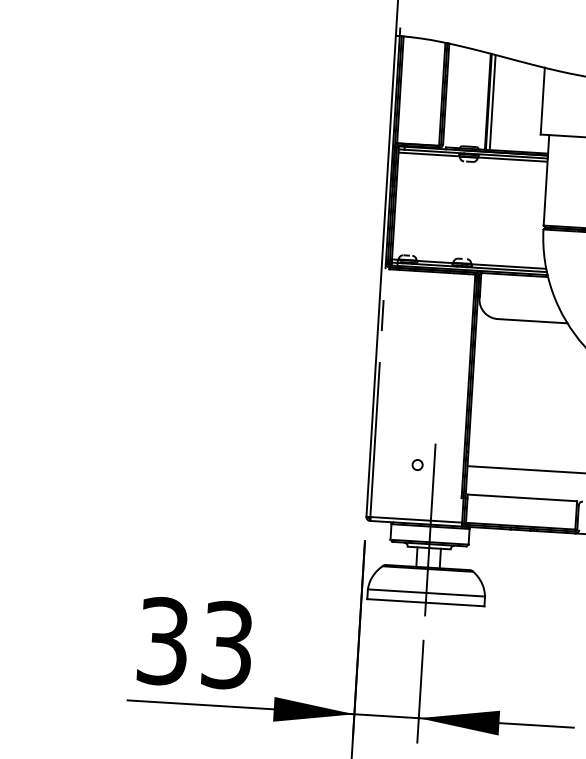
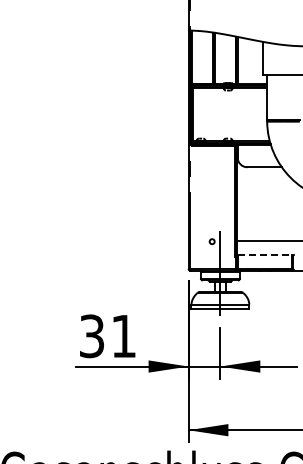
line: (523, 497) -> (265, 254), solid -> dashed
text: (226, 645) -> (123, 336), 33 -> 31

